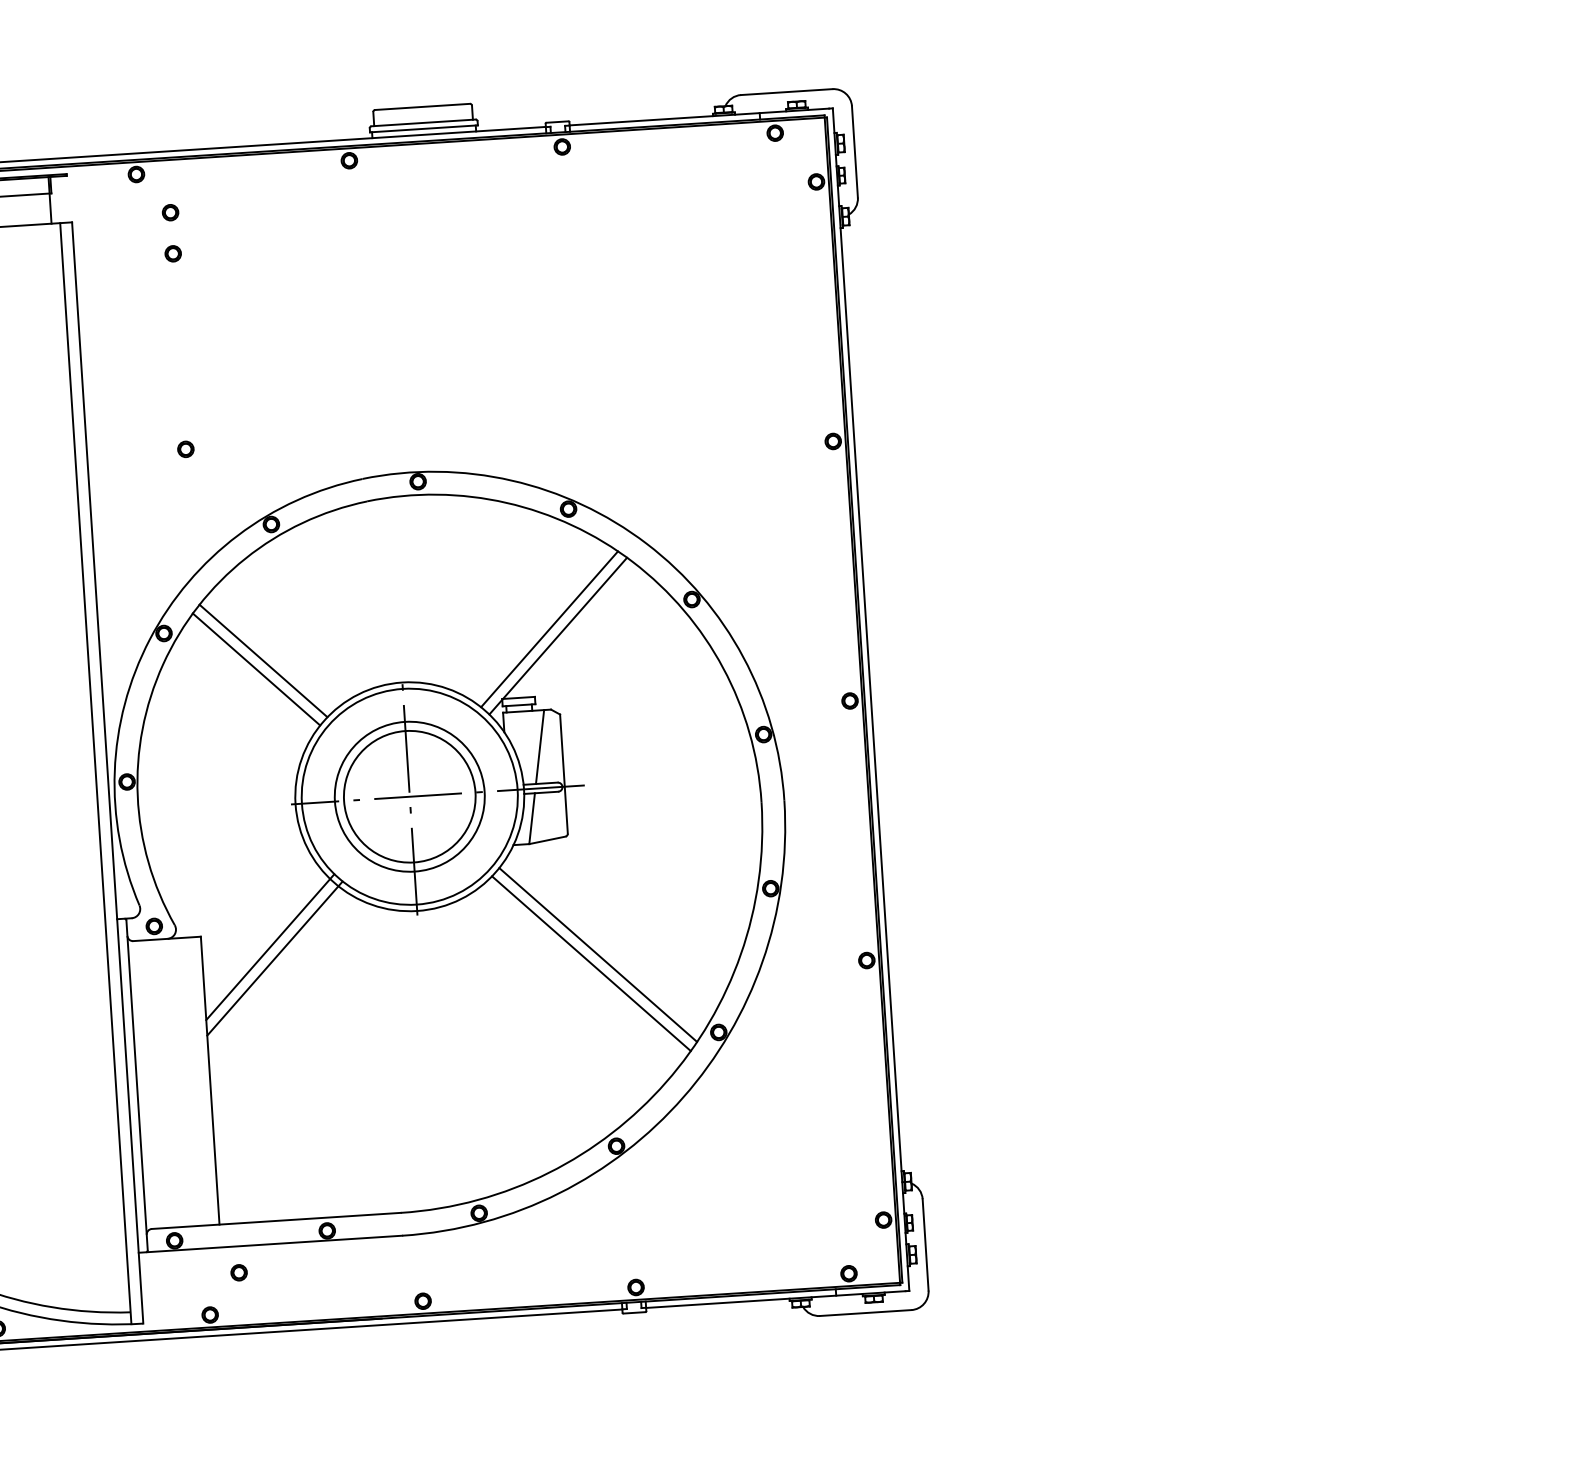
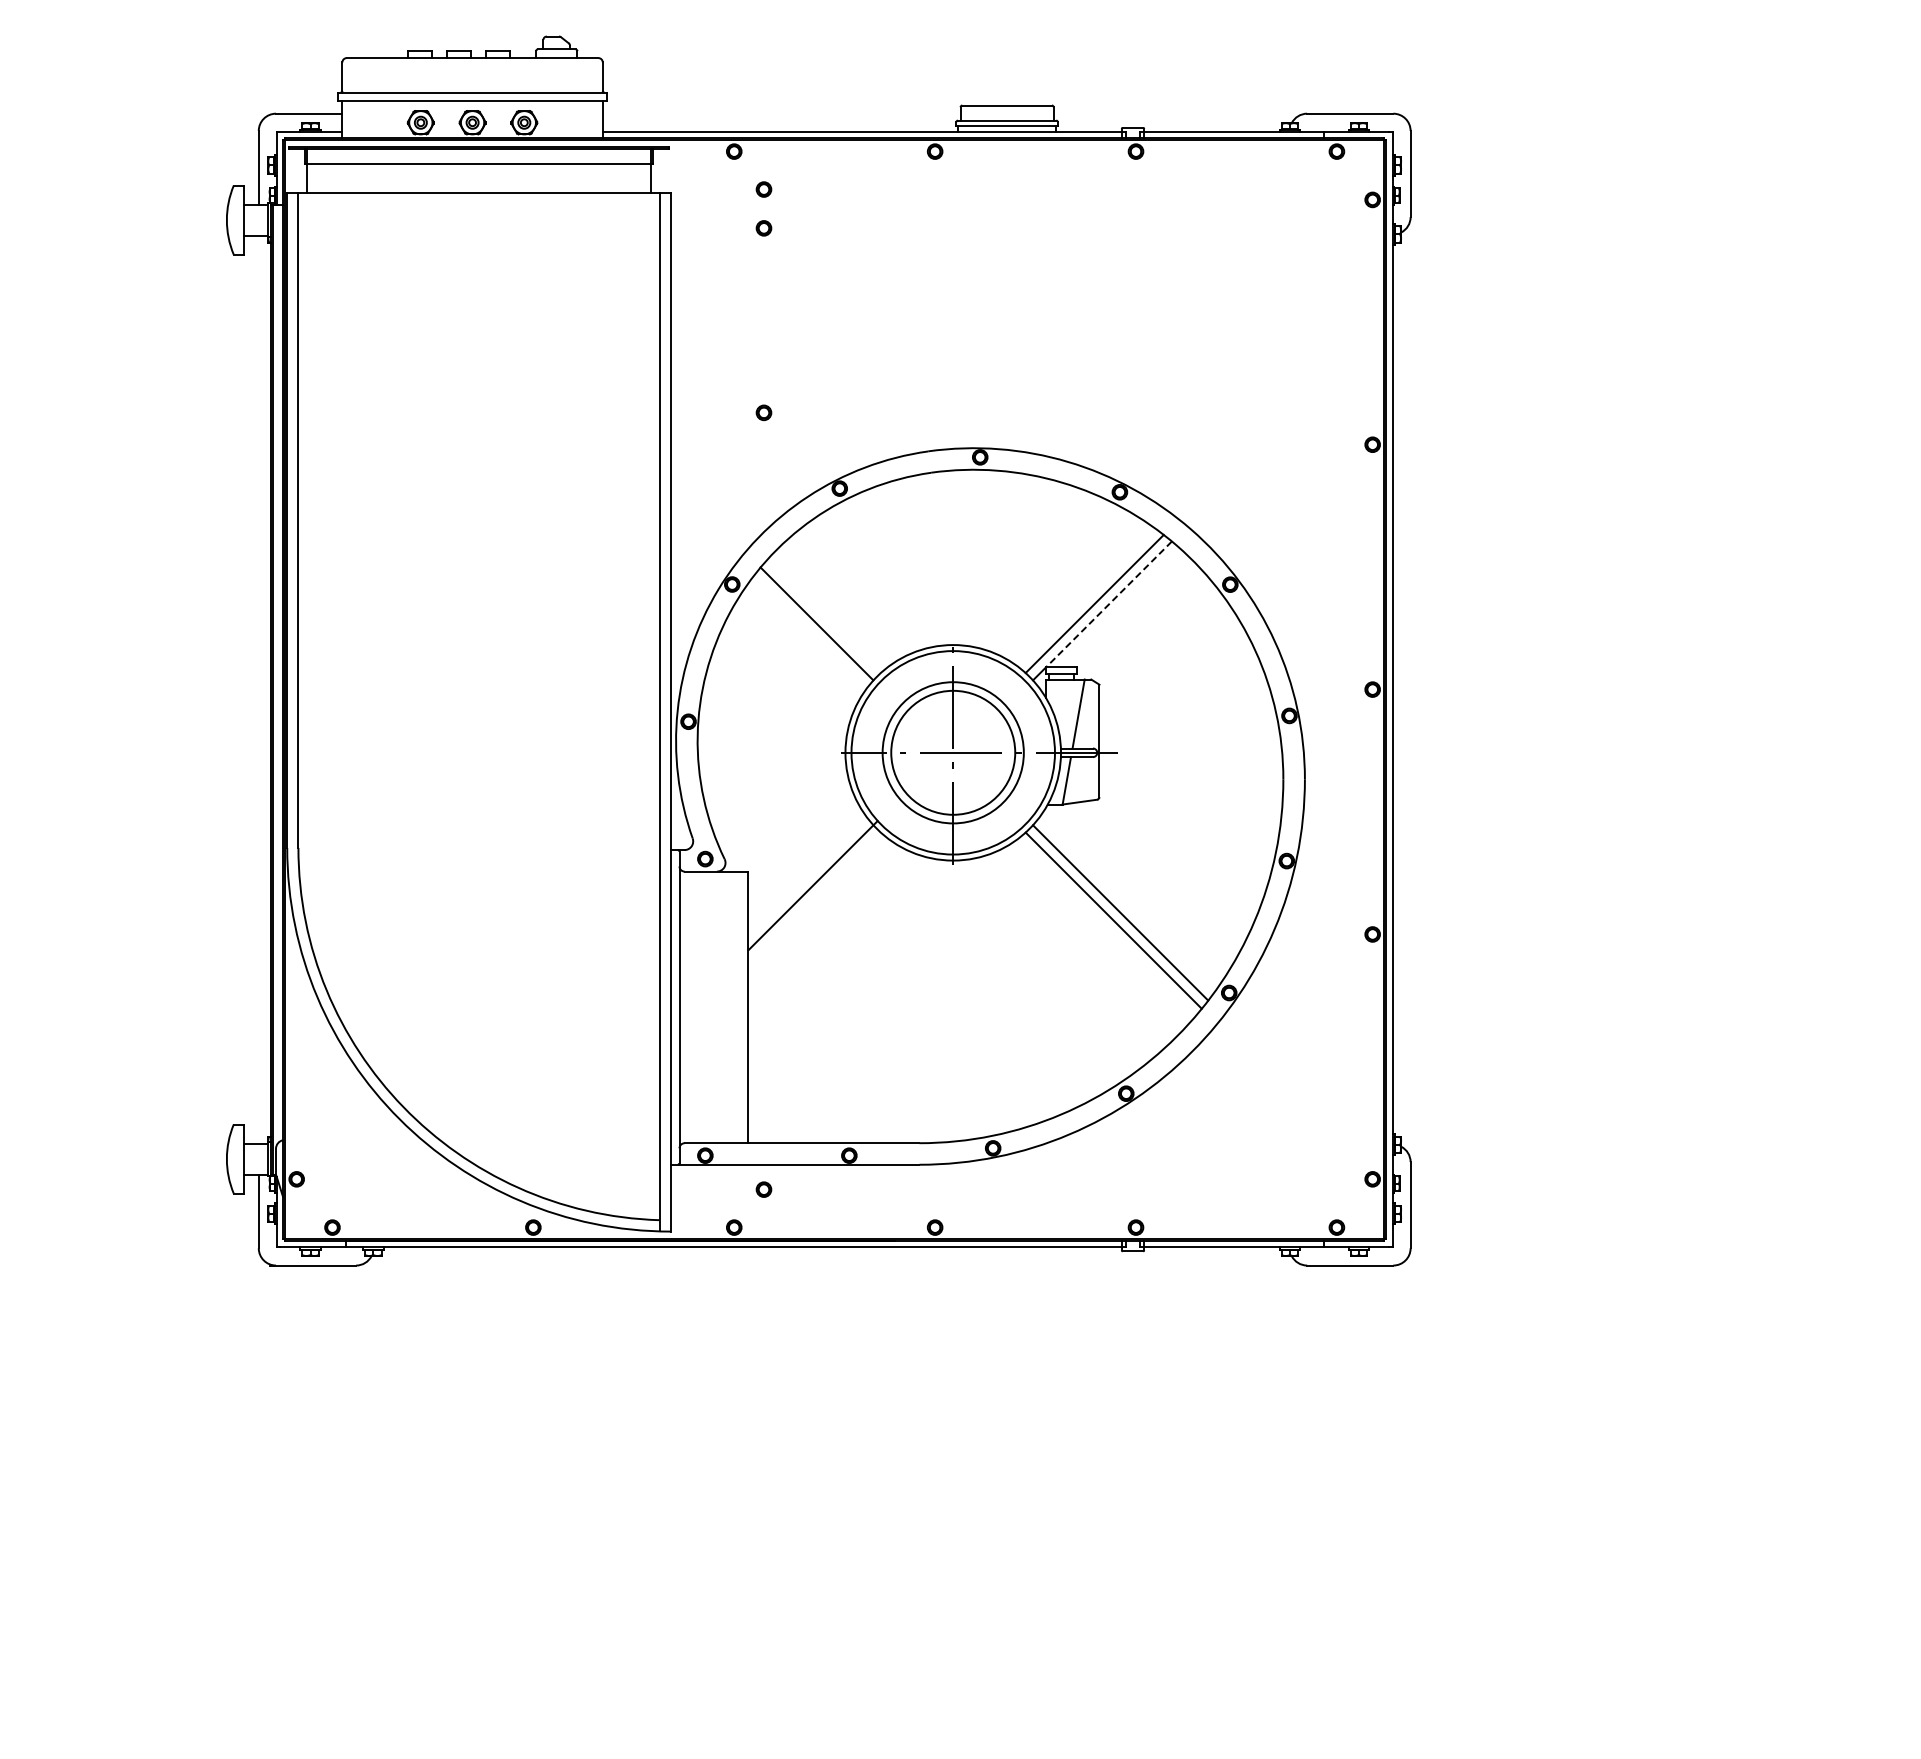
line: (564, 628) -> (1108, 604), solid -> dashed
line: (262, 661) -> (823, 616), removed
line: (274, 958) -> (816, 896), removed

